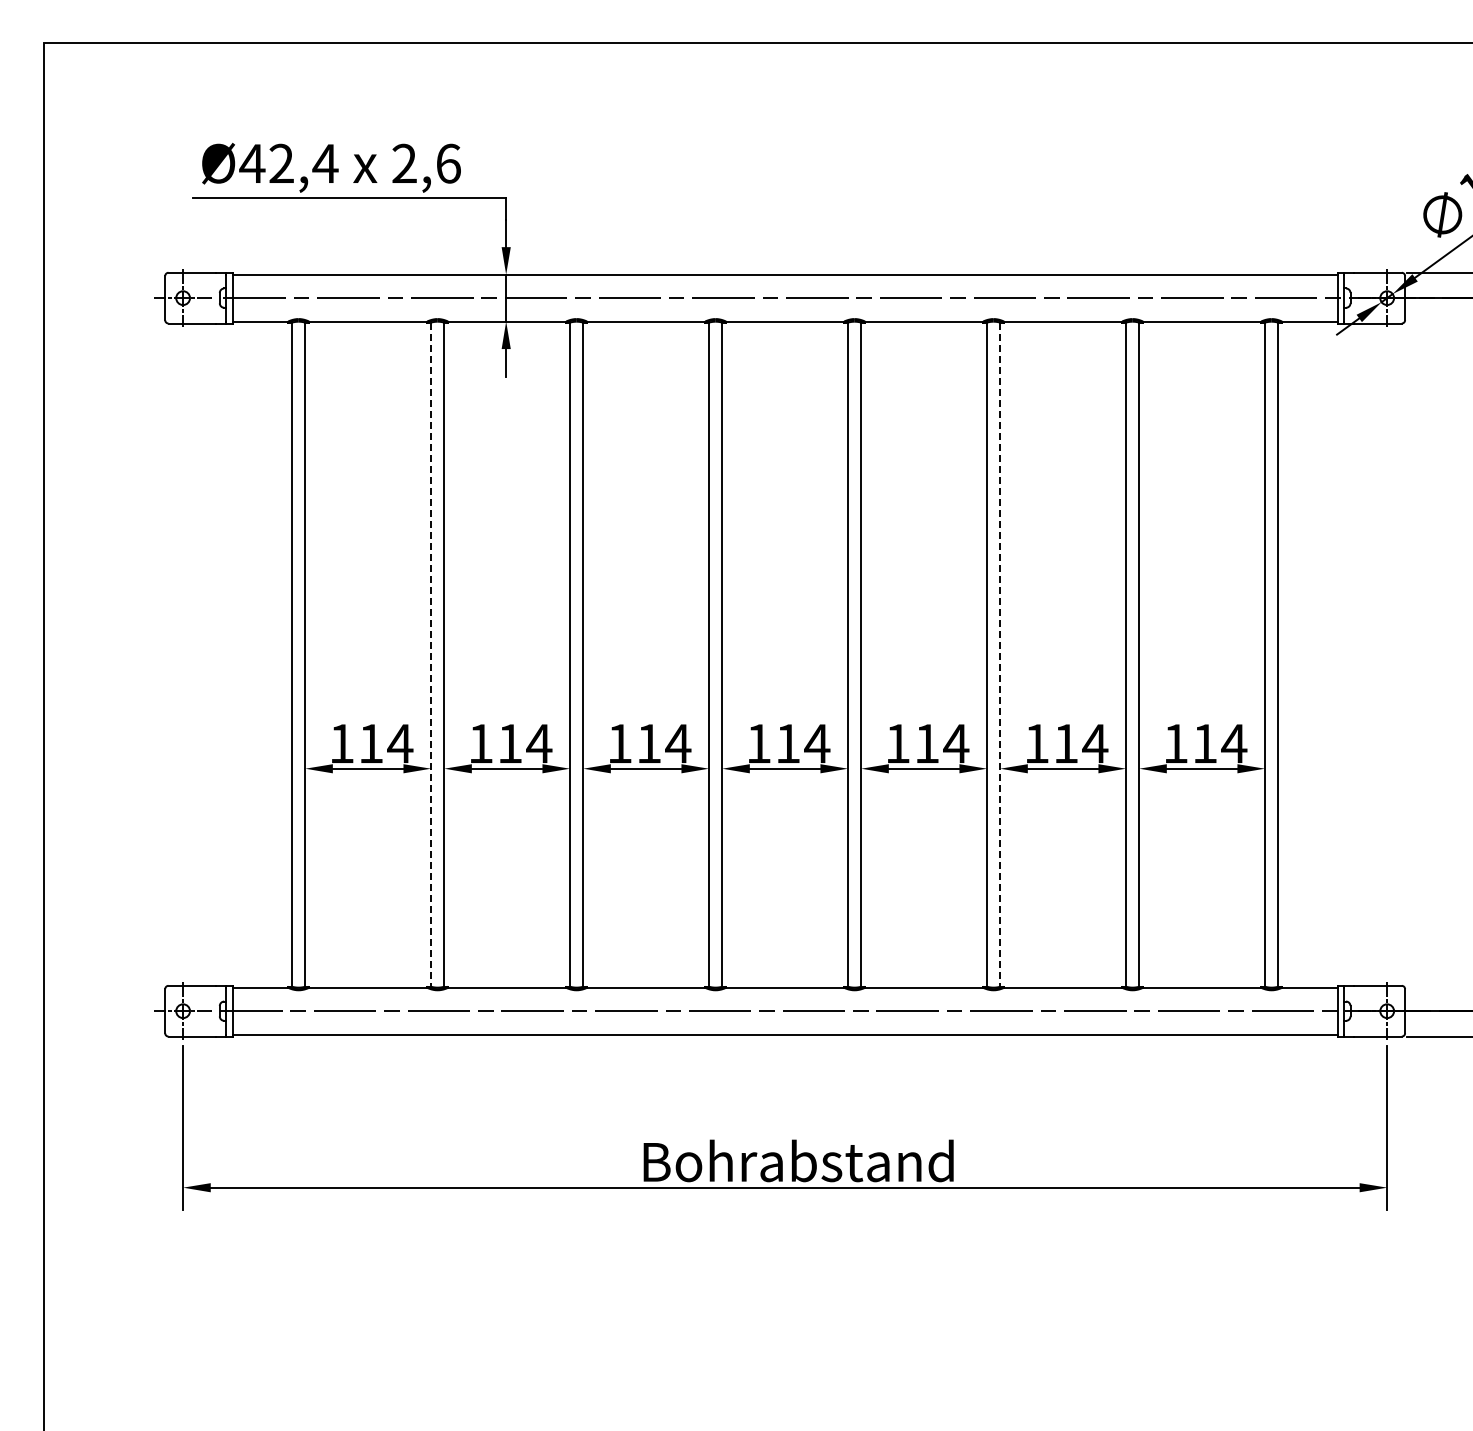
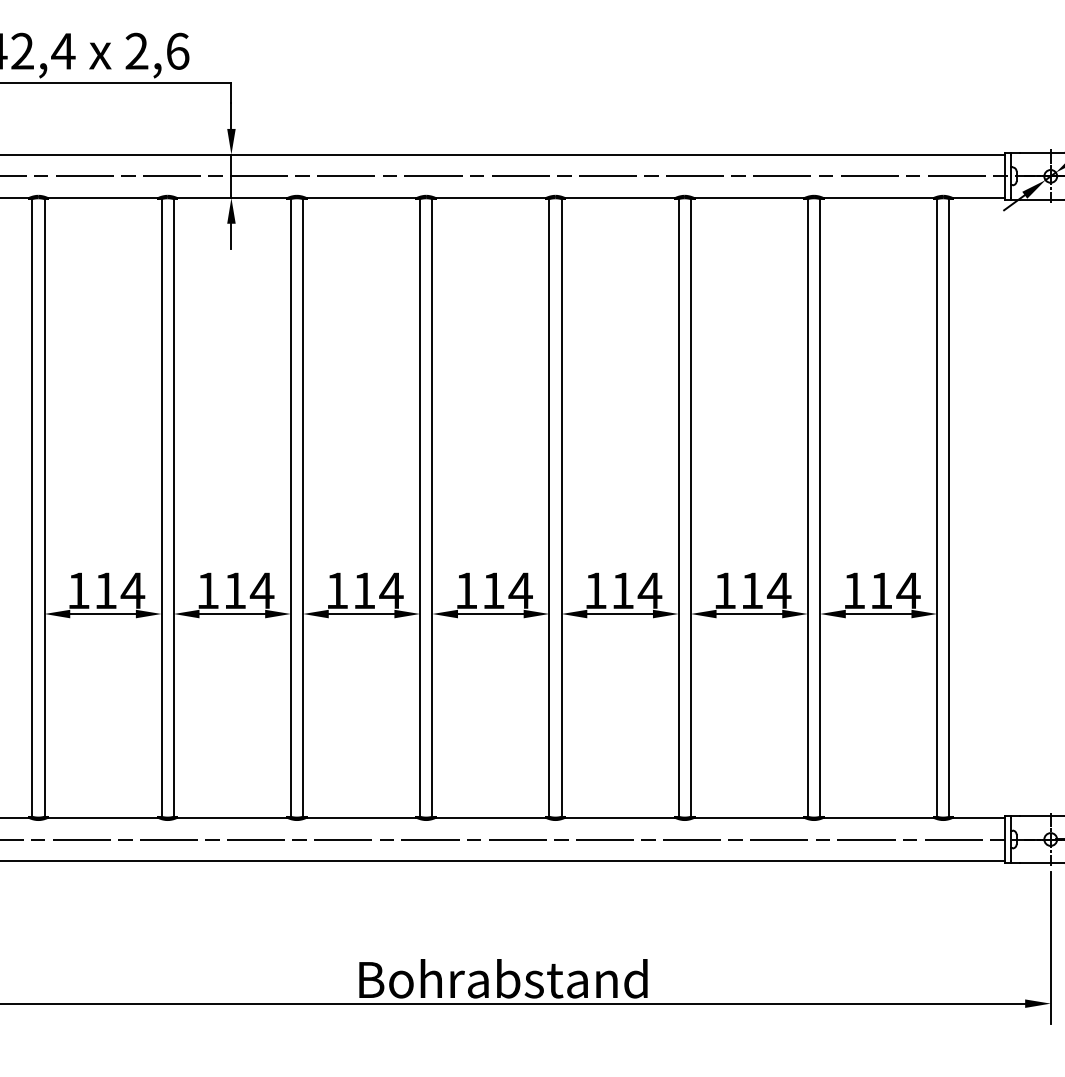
line: (431, 655) -> (161, 508), dashed -> solid
line: (1000, 655) -> (691, 508), dashed -> solid

